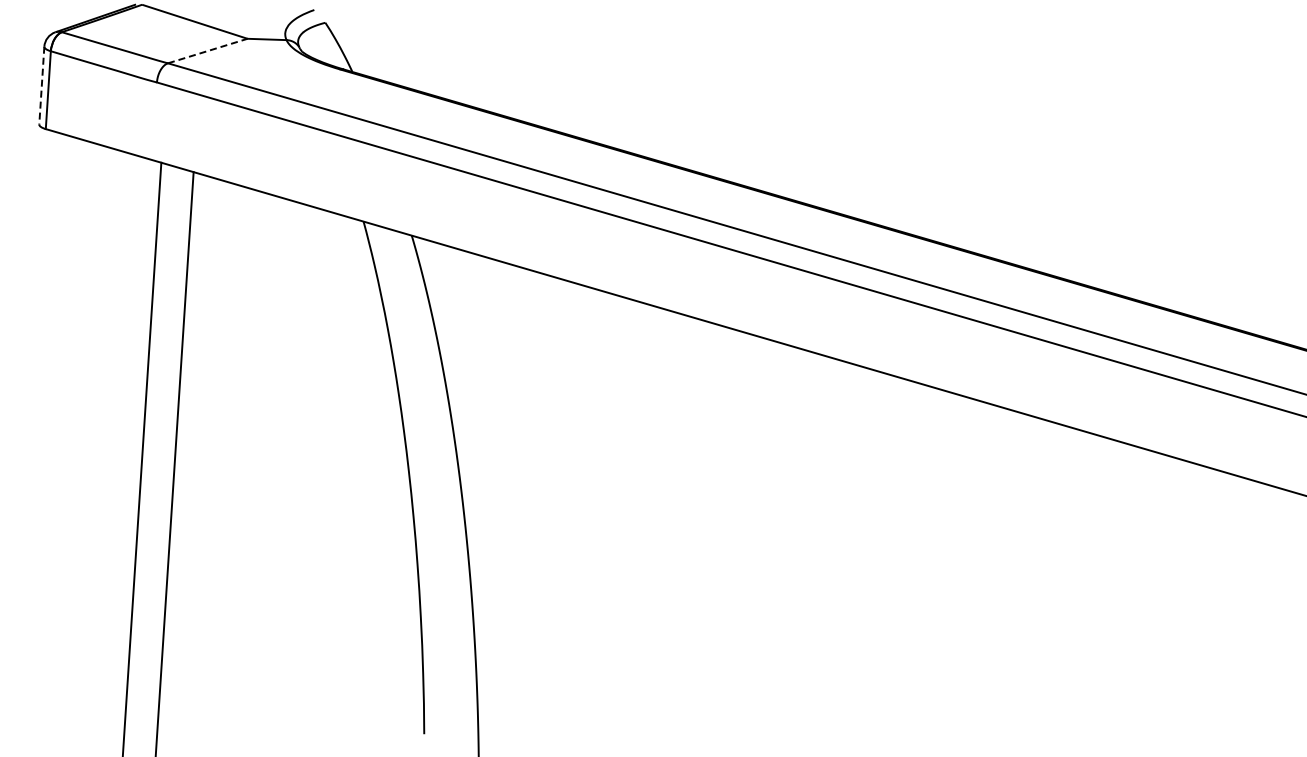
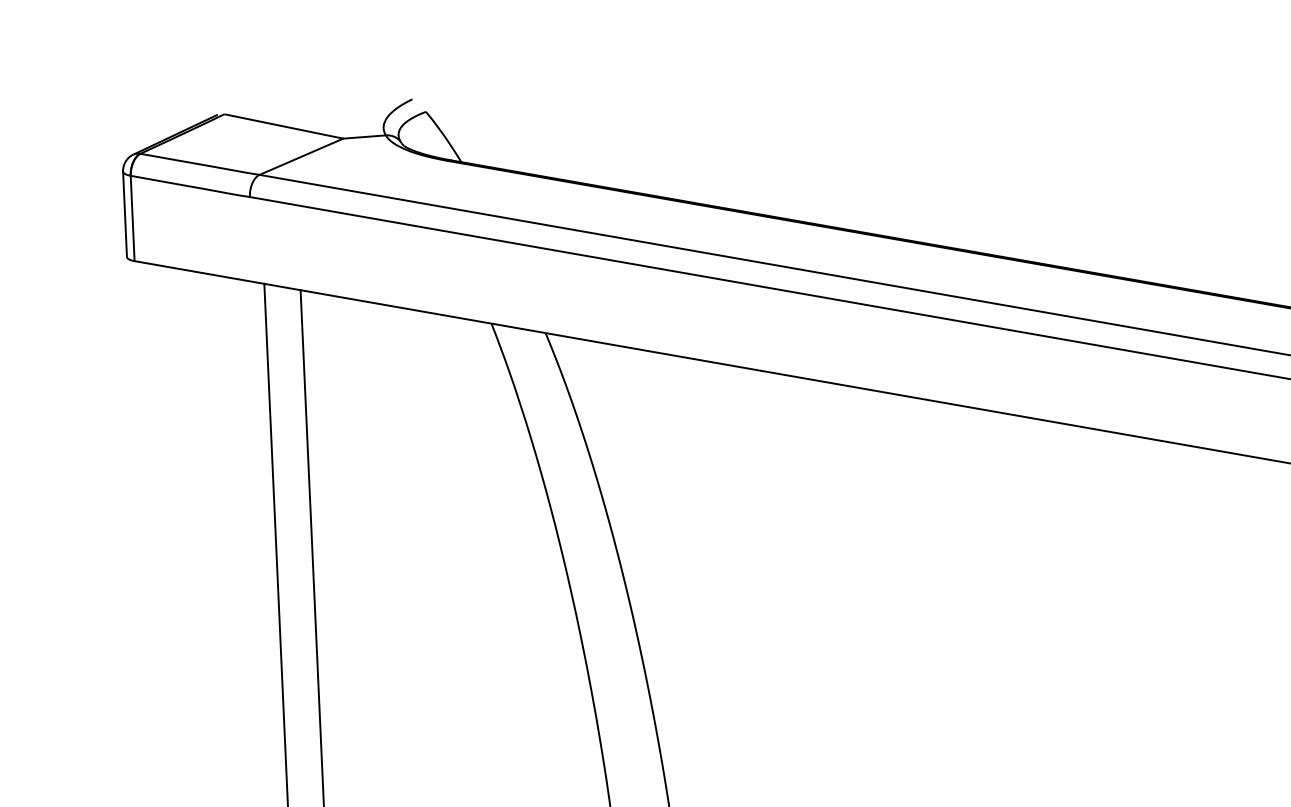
line: (207, 51) -> (301, 157), dashed -> solid
line: (41, 86) -> (124, 215), dashed -> solid

